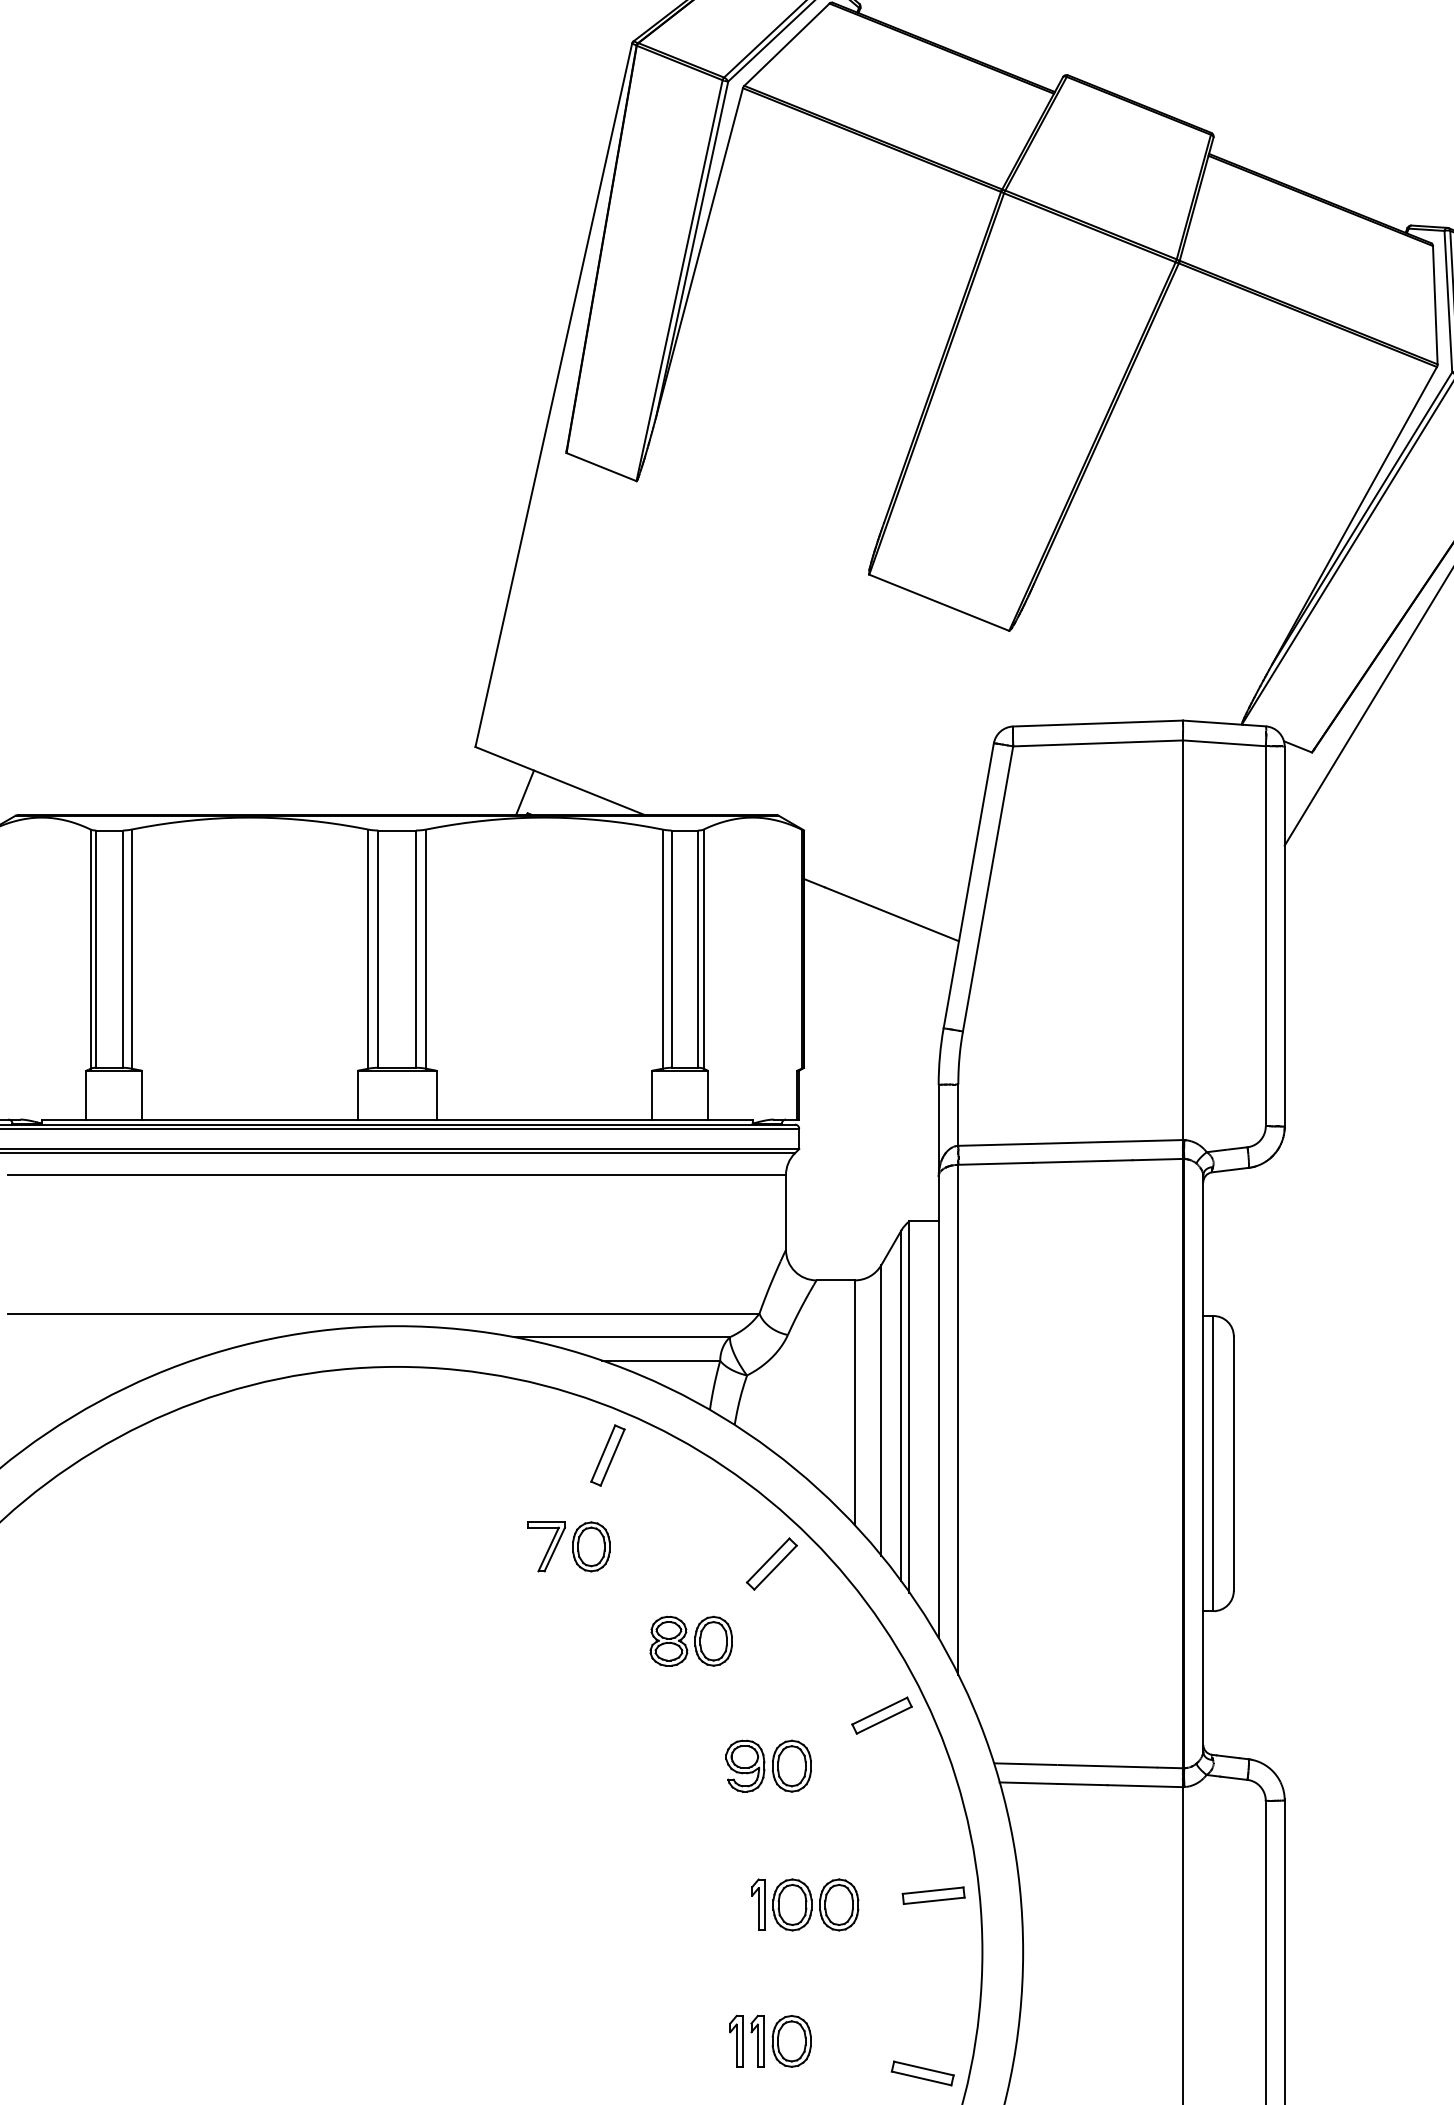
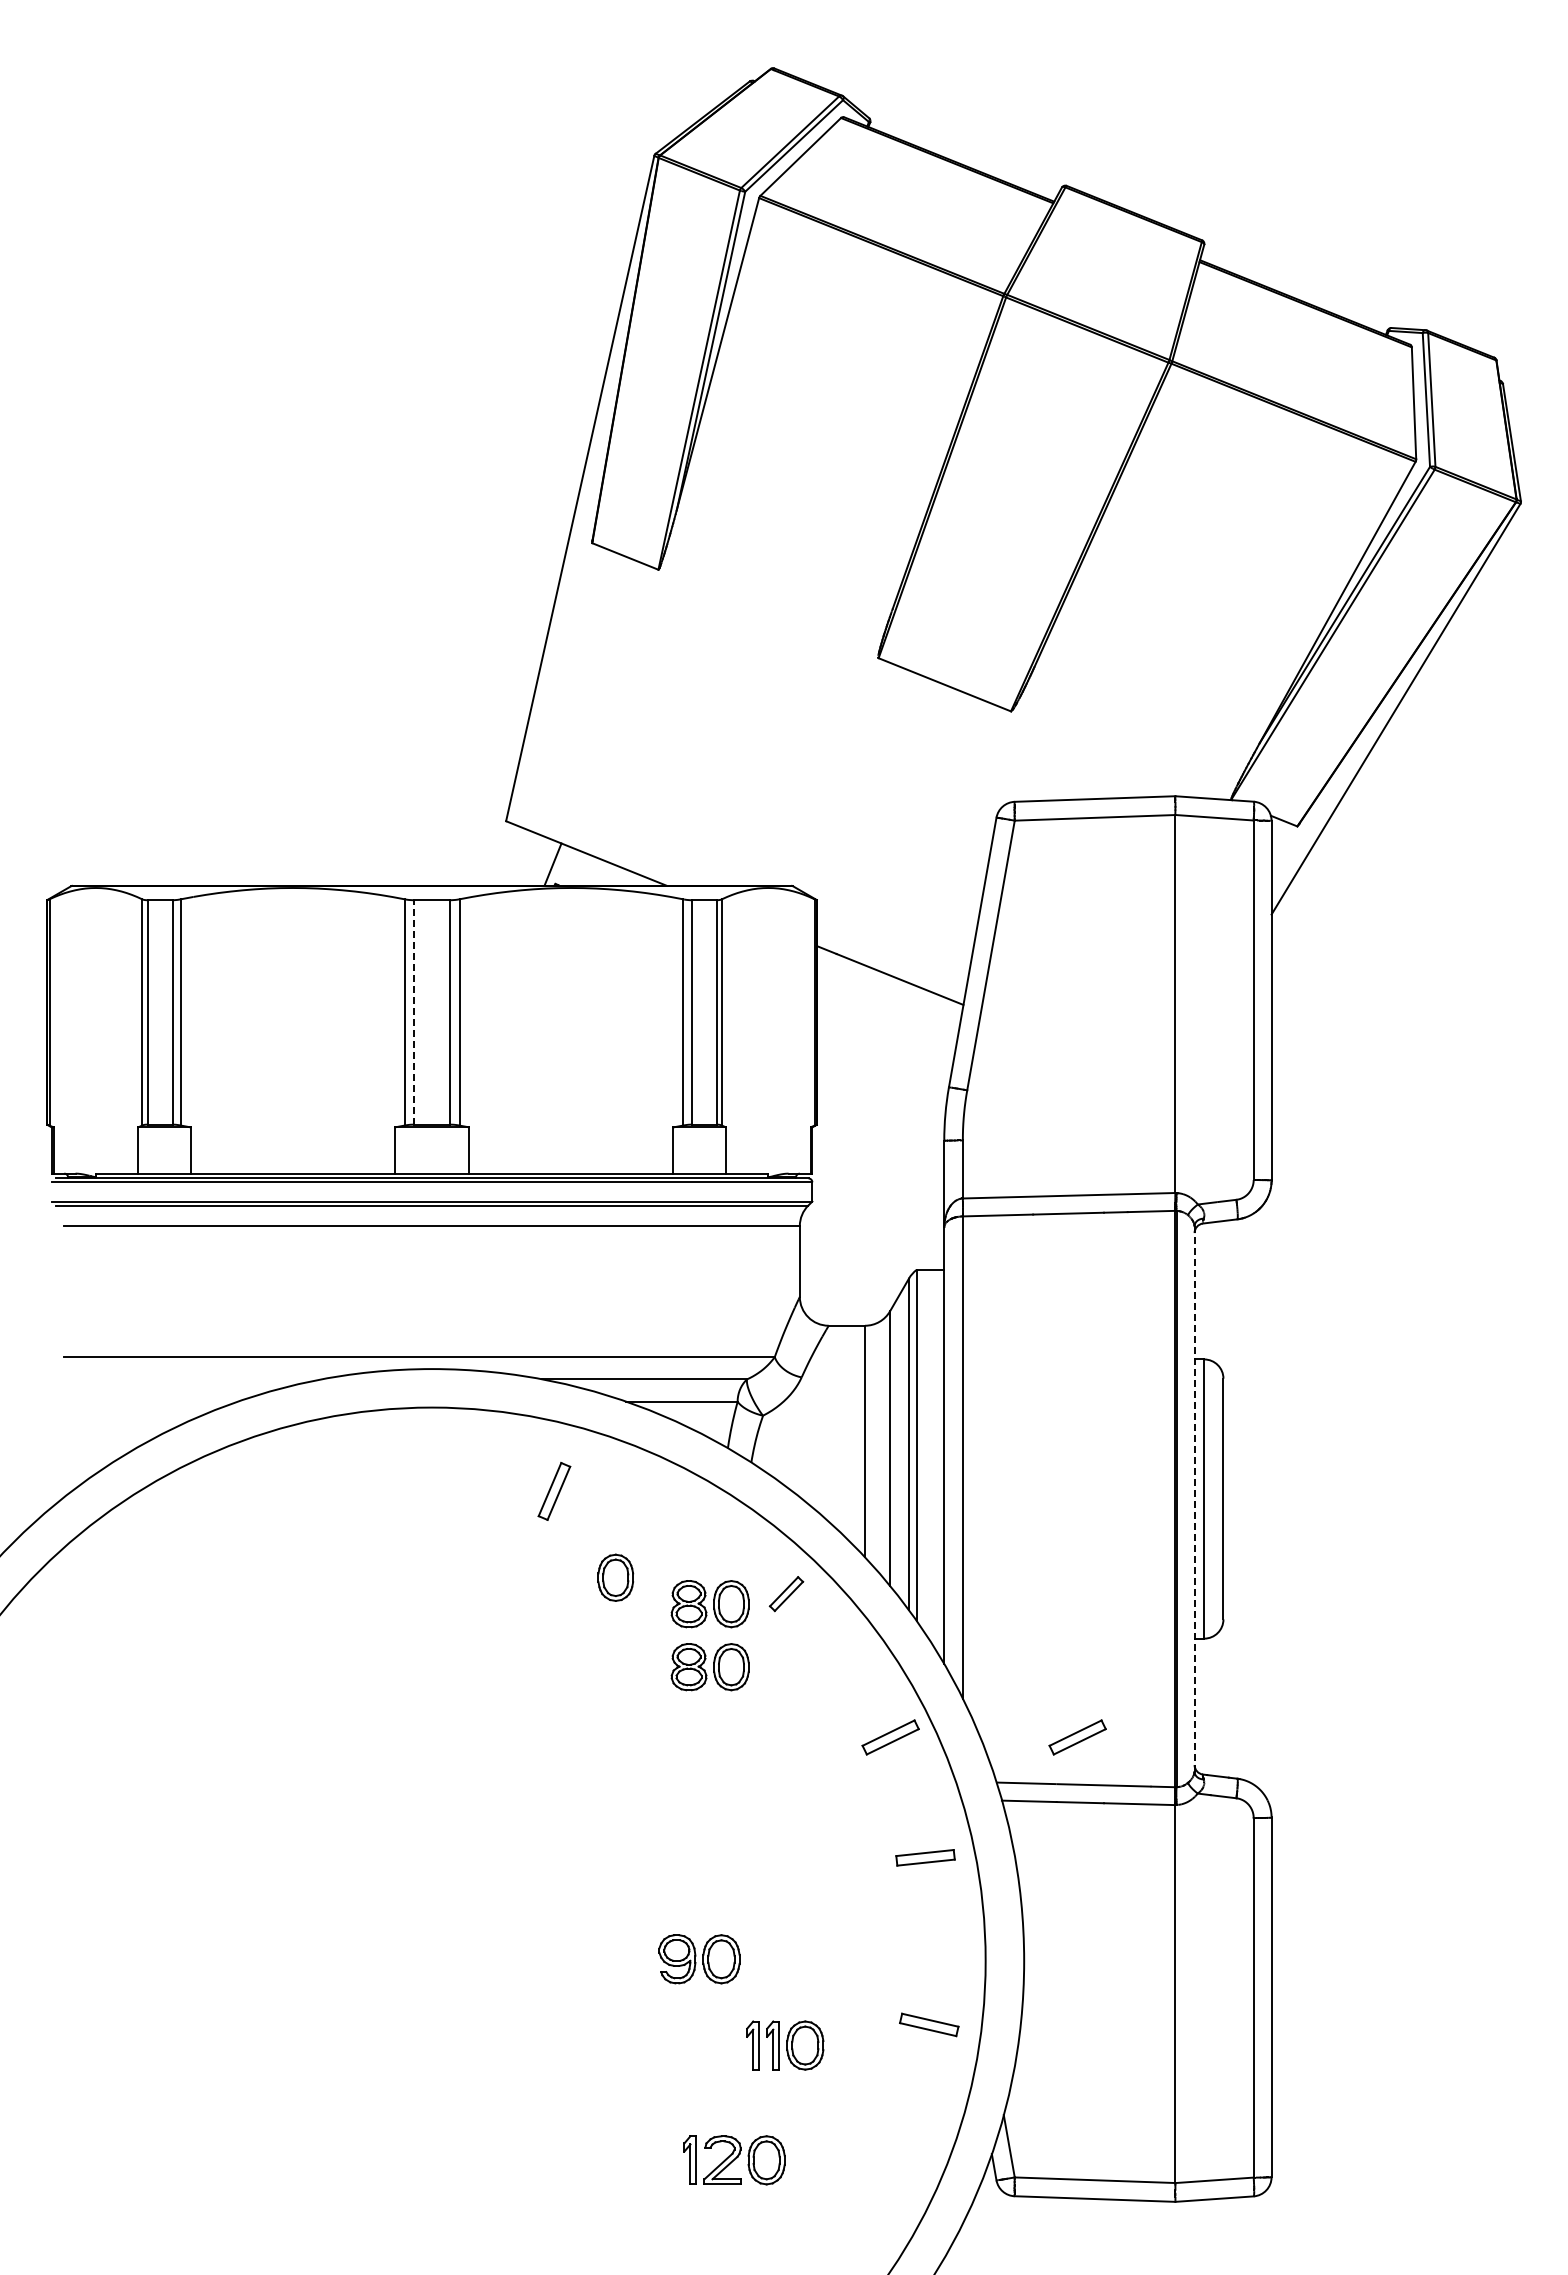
line: (378, 948) -> (414, 1011), solid -> dashed
part: (608, 1455) -> (554, 1491), moved
line: (1203, 1463) -> (1194, 1498), solid -> dashed
part: (546, 1546) -> (573, 1577), removed
part: (771, 1563) -> (786, 1593), size x0.7
part: (690, 1575) -> (709, 1604), added
part: (1079, 1715) -> (1077, 1737), added
part: (768, 1766) -> (699, 1959), moved
part: (933, 1895) -> (925, 1857), moved
part: (804, 1904) -> (817, 1916), removed
part: (923, 2073) -> (929, 2024), moved

